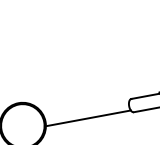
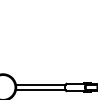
line: (86, 108) -> (40, 84), added

